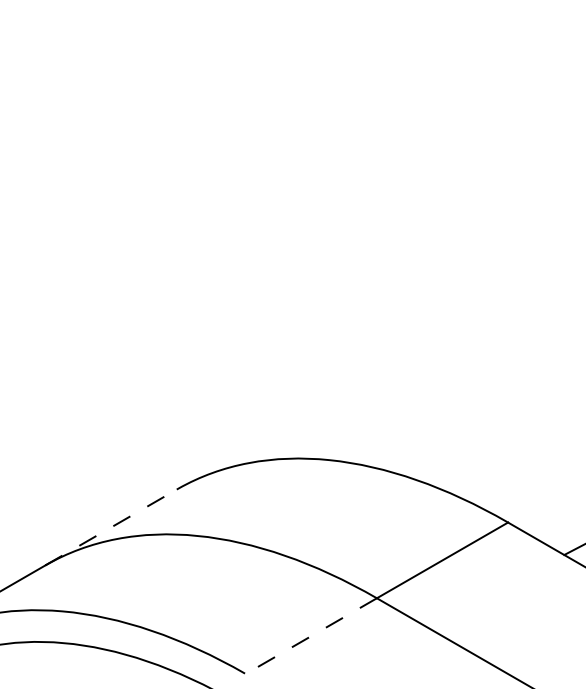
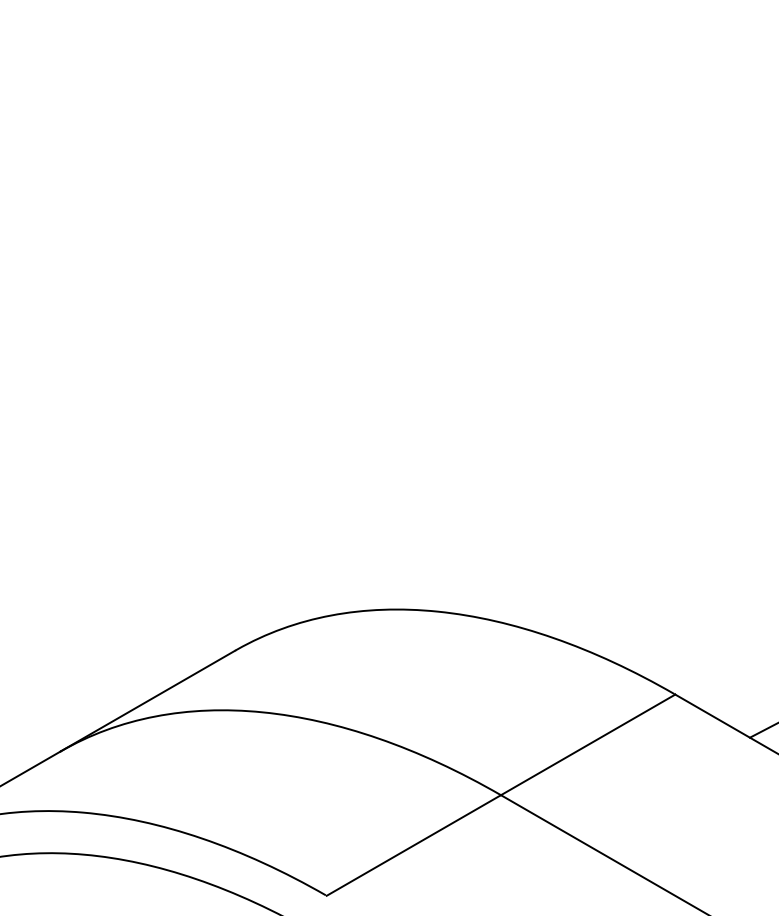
line: (110, 527) -> (147, 701), dashed -> solid
line: (311, 636) -> (413, 845), dashed -> solid

